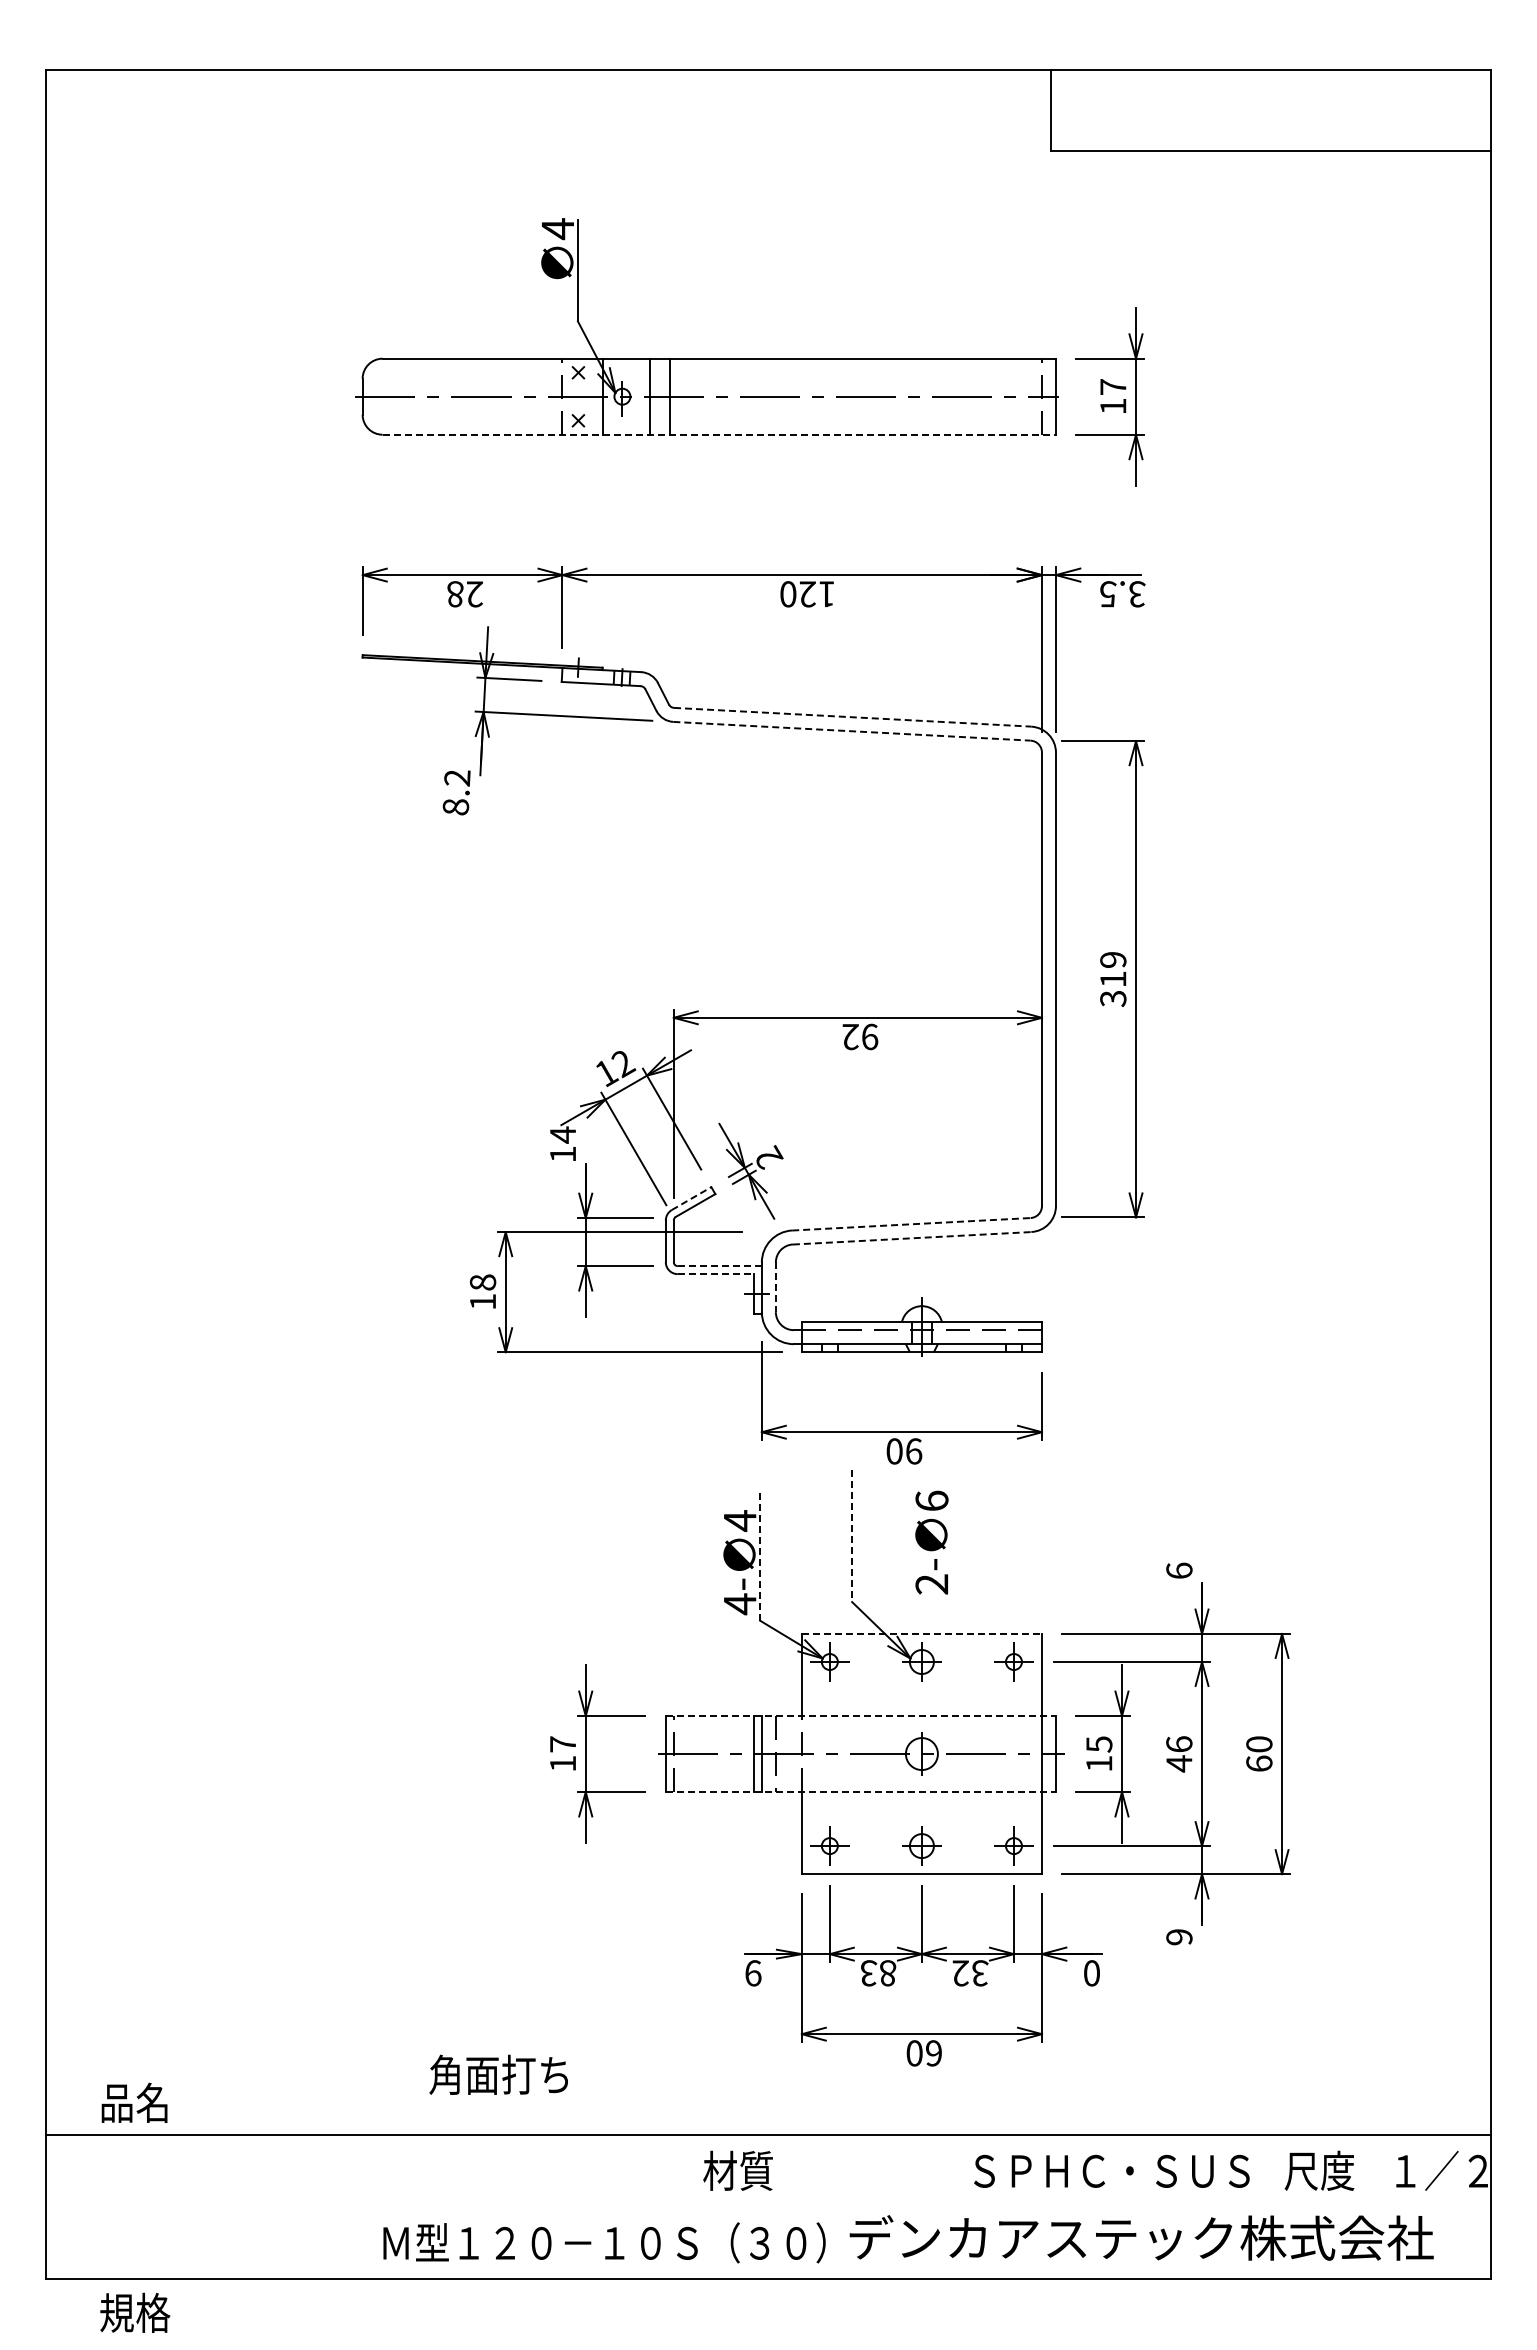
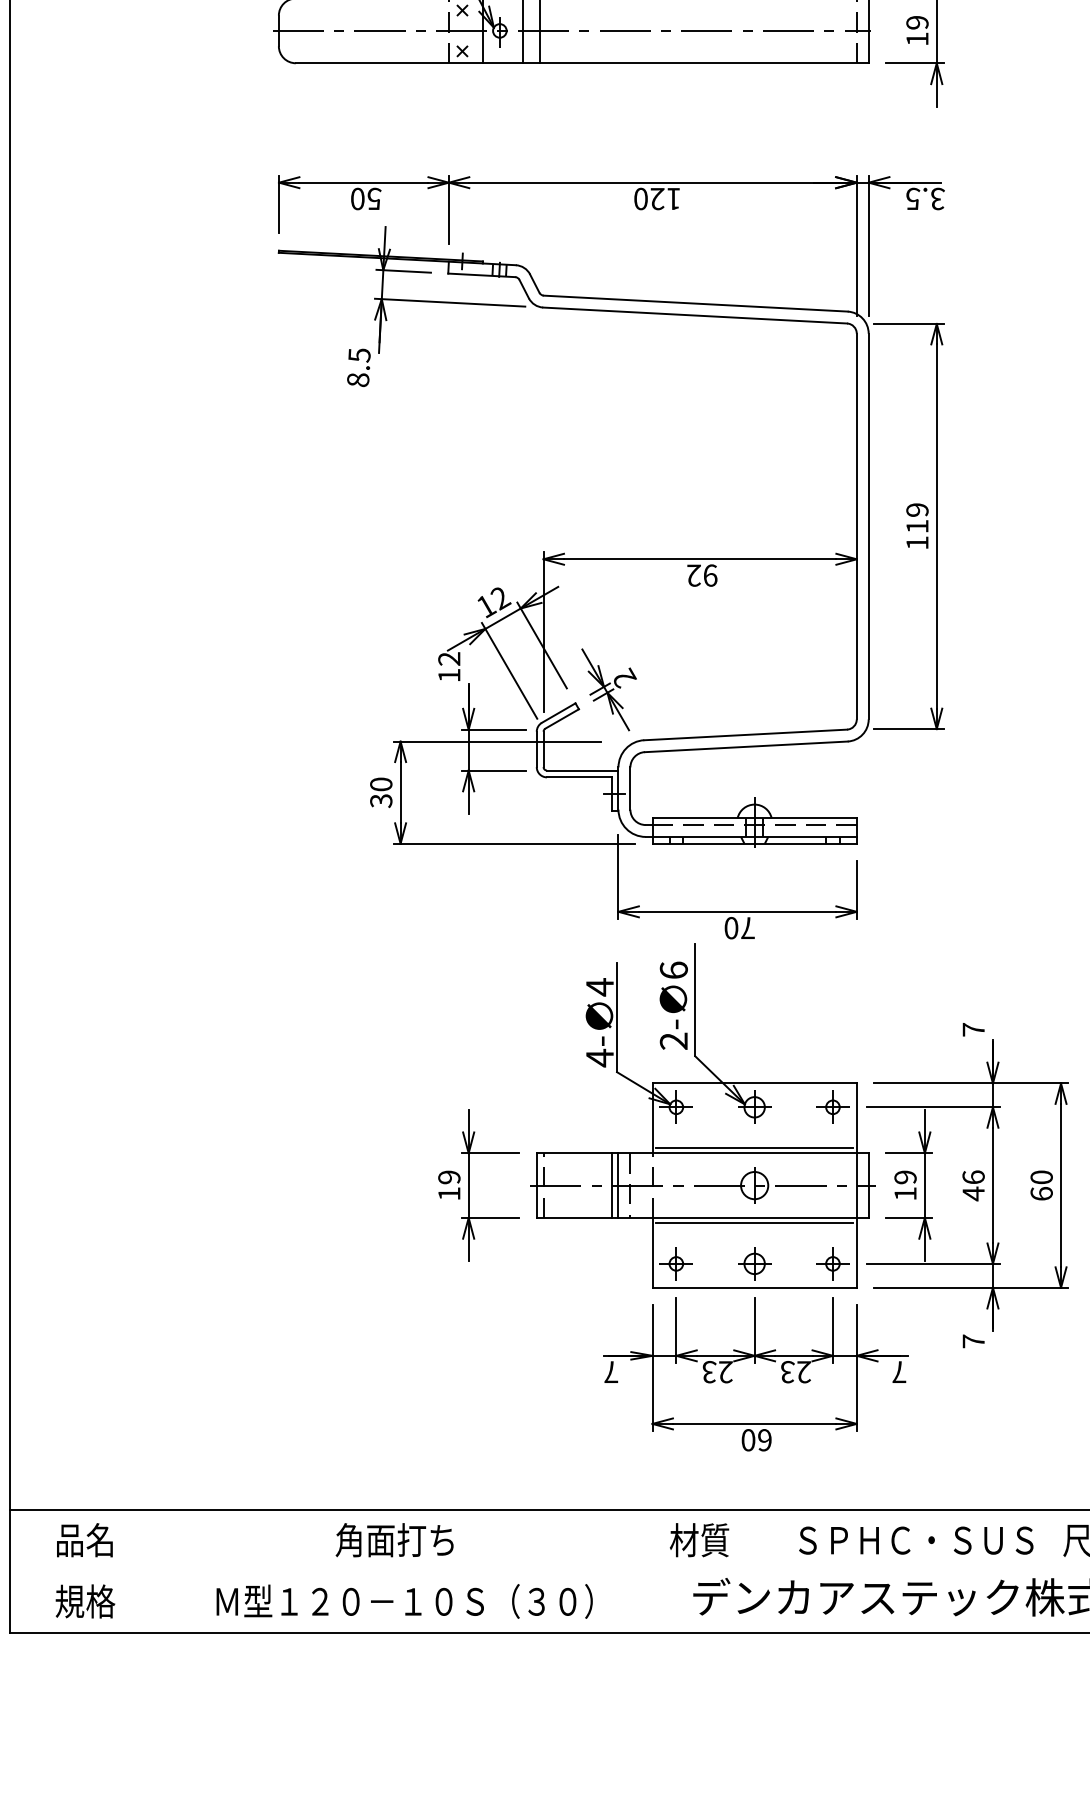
text: (1113, 387) -> (917, 23), 17 -> 19
line: (719, 434) -> (582, 63), dashed -> solid
text: (465, 594) -> (366, 199), 28 -> 50
line: (852, 717) -> (695, 303), dashed -> solid
line: (851, 731) -> (694, 315), dashed -> solid
text: (457, 778) -> (359, 355), 8.2 -> 8.5
text: (1113, 999) -> (917, 543), 319 -> 119
text: (562, 1134) -> (448, 658), 14 -> 12
line: (691, 1198) -> (558, 713), dashed -> solid
line: (911, 1224) -> (745, 735), dashed -> solid
line: (912, 1238) -> (746, 747), dashed -> solid
line: (720, 1266) -> (583, 770), dashed -> solid
line: (716, 1274) -> (579, 777), dashed -> solid
line: (775, 1287) -> (630, 788), dashed -> solid
text: (482, 1292) -> (380, 792), 18 -> 30
text: (914, 1451) -> (748, 928), 90 -> 70
line: (852, 1536) -> (695, 1000), dashed -> solid
text: (931, 1542) -> (673, 1005), moved
line: (760, 1557) -> (617, 1018), dashed -> solid
text: (1179, 1570) -> (973, 1029), 6 -> 7
line: (922, 1634) -> (755, 1083), dashed -> solid
line: (921, 1710) -> (754, 1148), added
line: (861, 1716) -> (703, 1153), dashed -> solid
text: (562, 1744) -> (448, 1177), 17 -> 19
text: (1099, 1744) -> (905, 1177), 15 -> 19
line: (861, 1792) -> (703, 1218), dashed -> solid
line: (921, 1798) -> (754, 1223), added
text: (1179, 1937) -> (973, 1341), 9 -> 7
text: (970, 1972) -> (795, 1371), 32 -> 23
text: (753, 1973) -> (611, 1372), 9 -> 7
text: (888, 1973) -> (726, 1372), 83 -> 23
text: (1091, 1973) -> (898, 1372), 0 -> 7
text: (498, 2074) -> (394, 1539), moved
text: (134, 2102) -> (84, 1539), moved
text: (737, 2170) -> (699, 1539), moved
text: (604, 2242) -> (404, 1601), moved
text: (135, 2312) -> (85, 1601), moved

